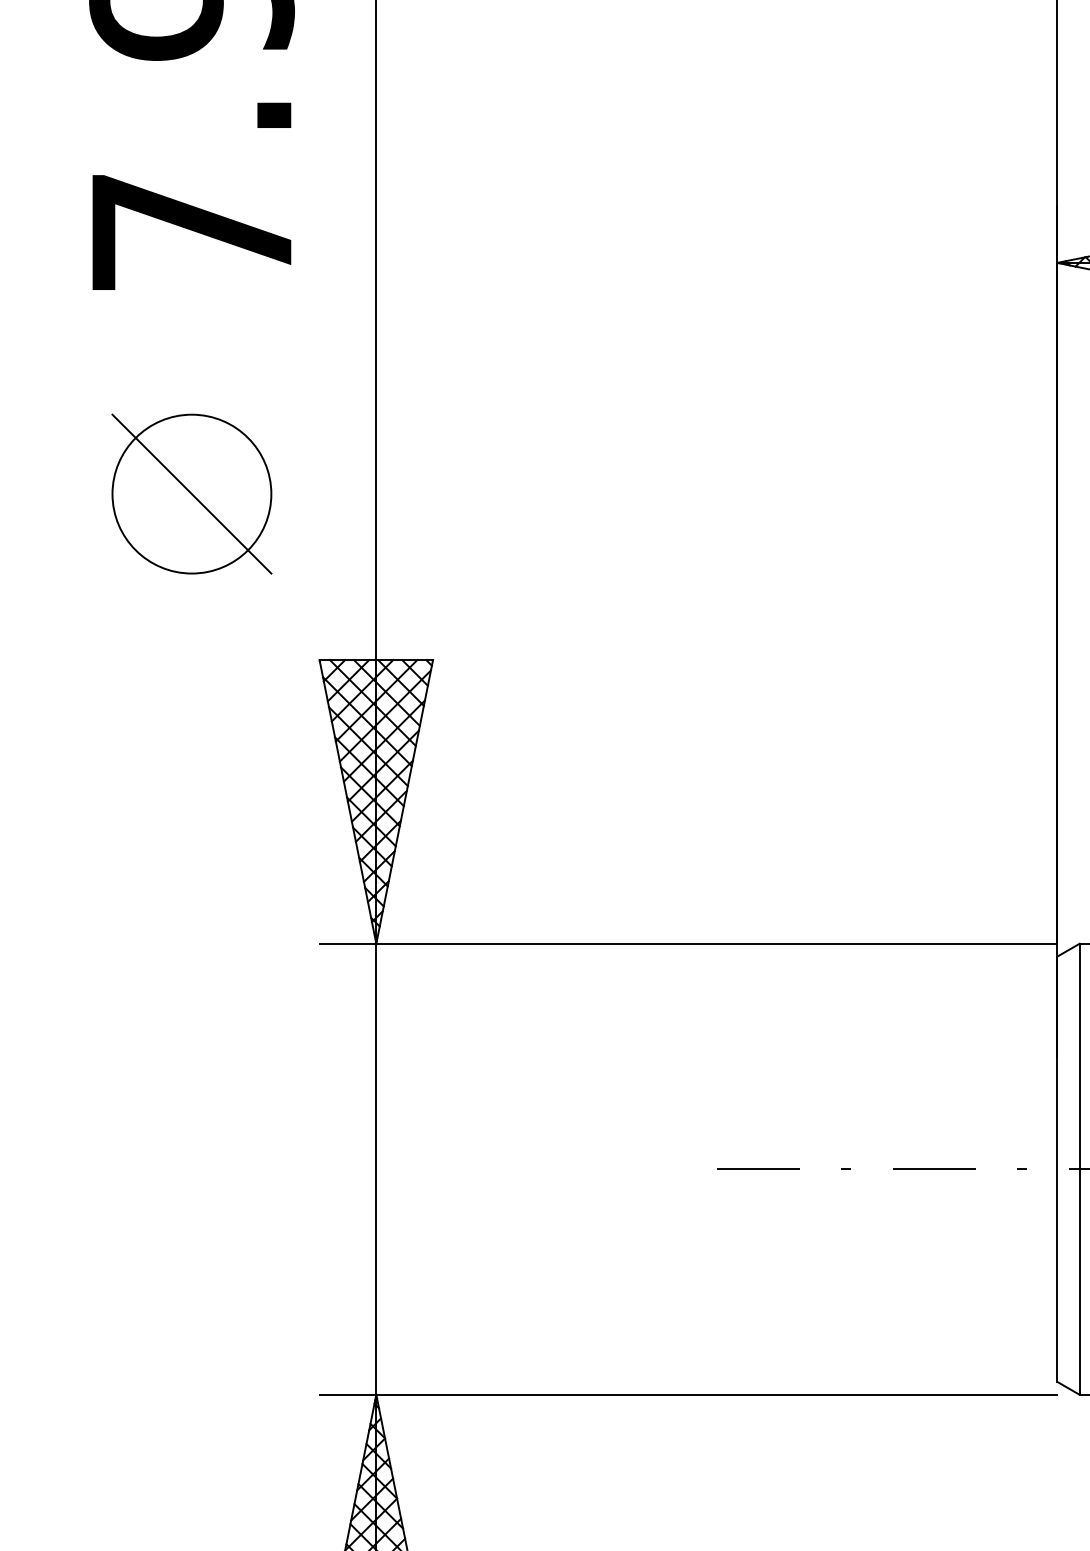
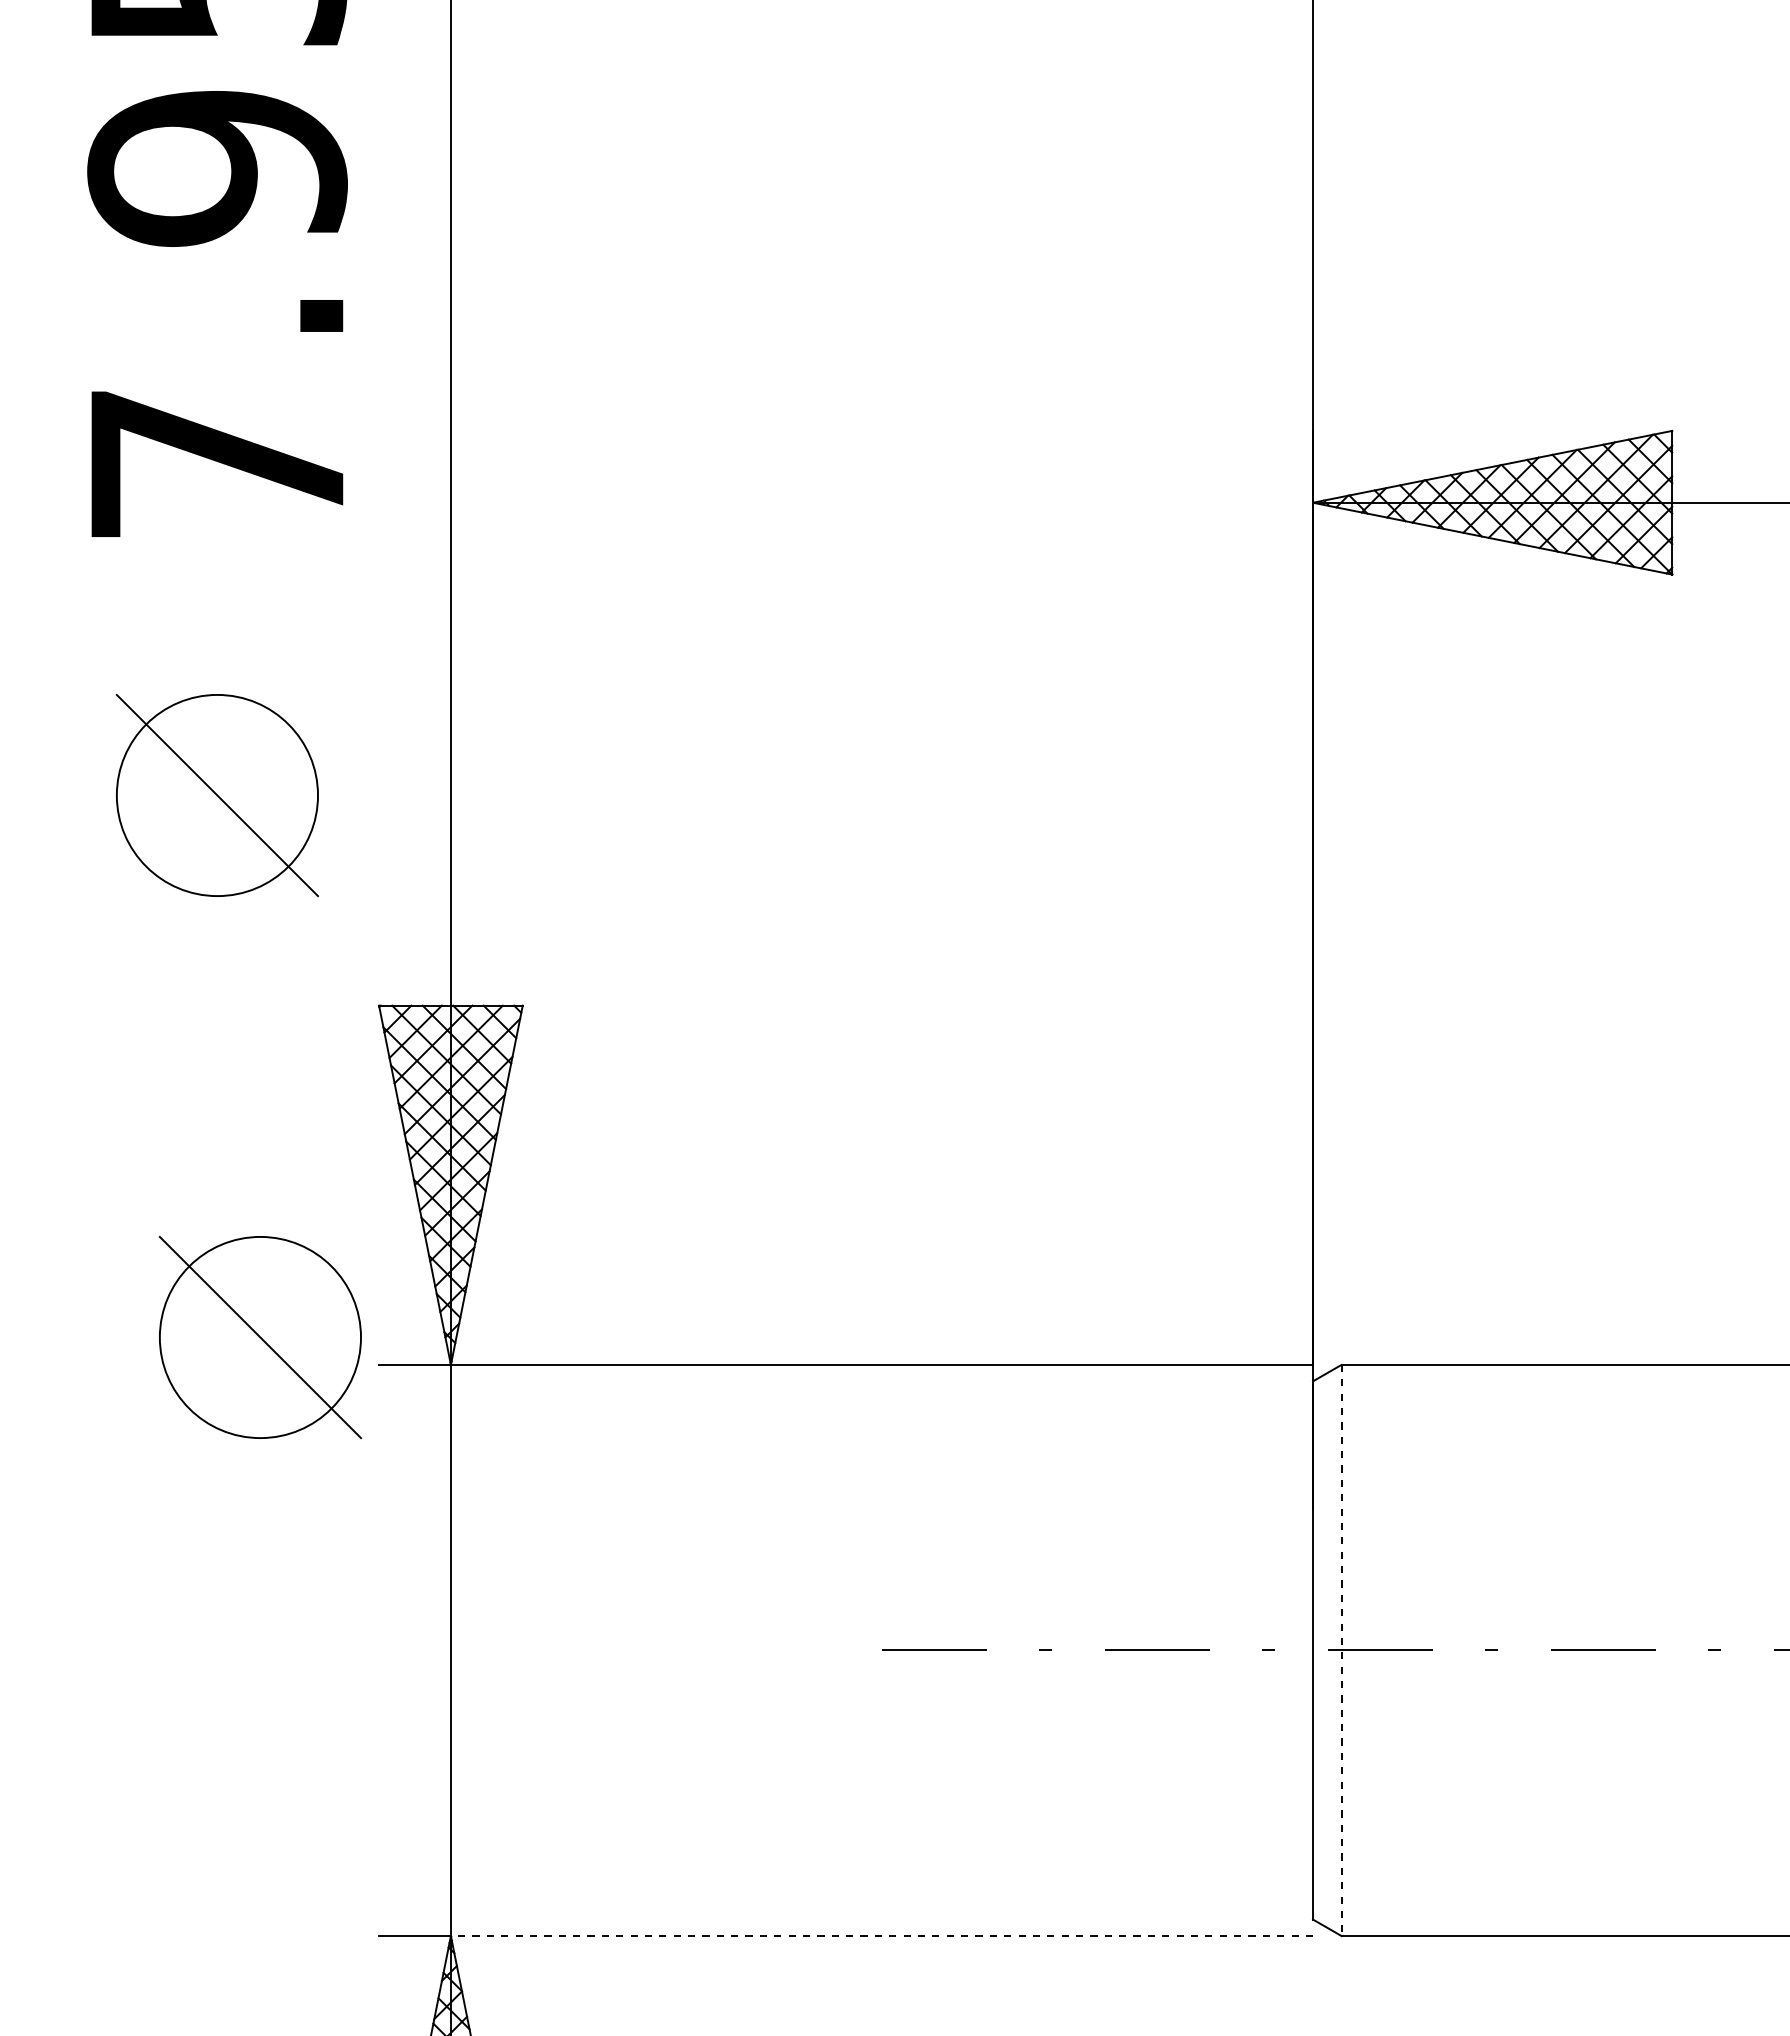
part: (225, 921) -> (259, 1336), added
line: (1079, 1169) -> (1341, 1650), solid -> dashed
line: (716, 1395) -> (881, 1936), solid -> dashed

